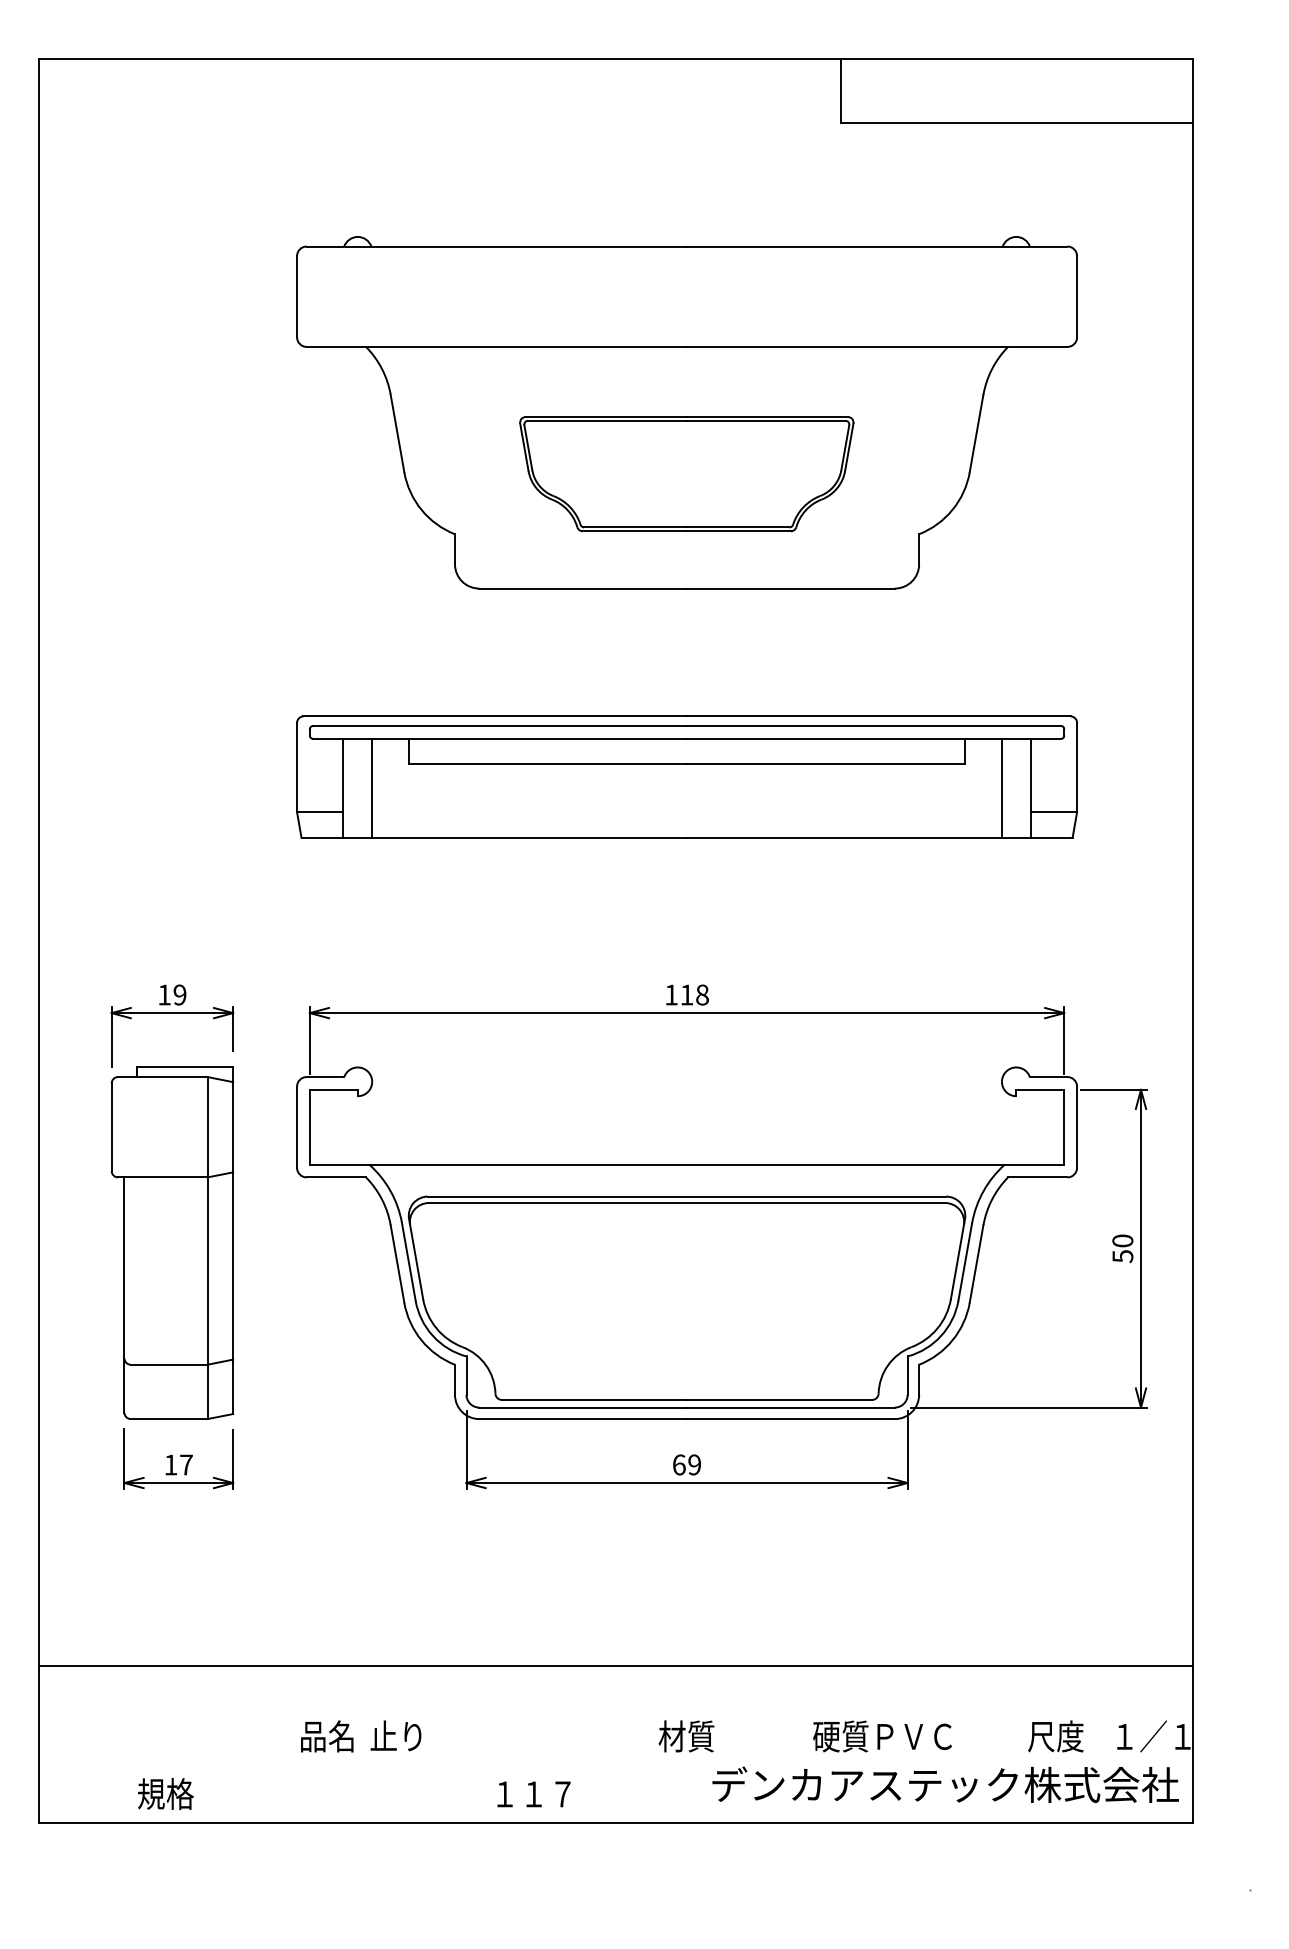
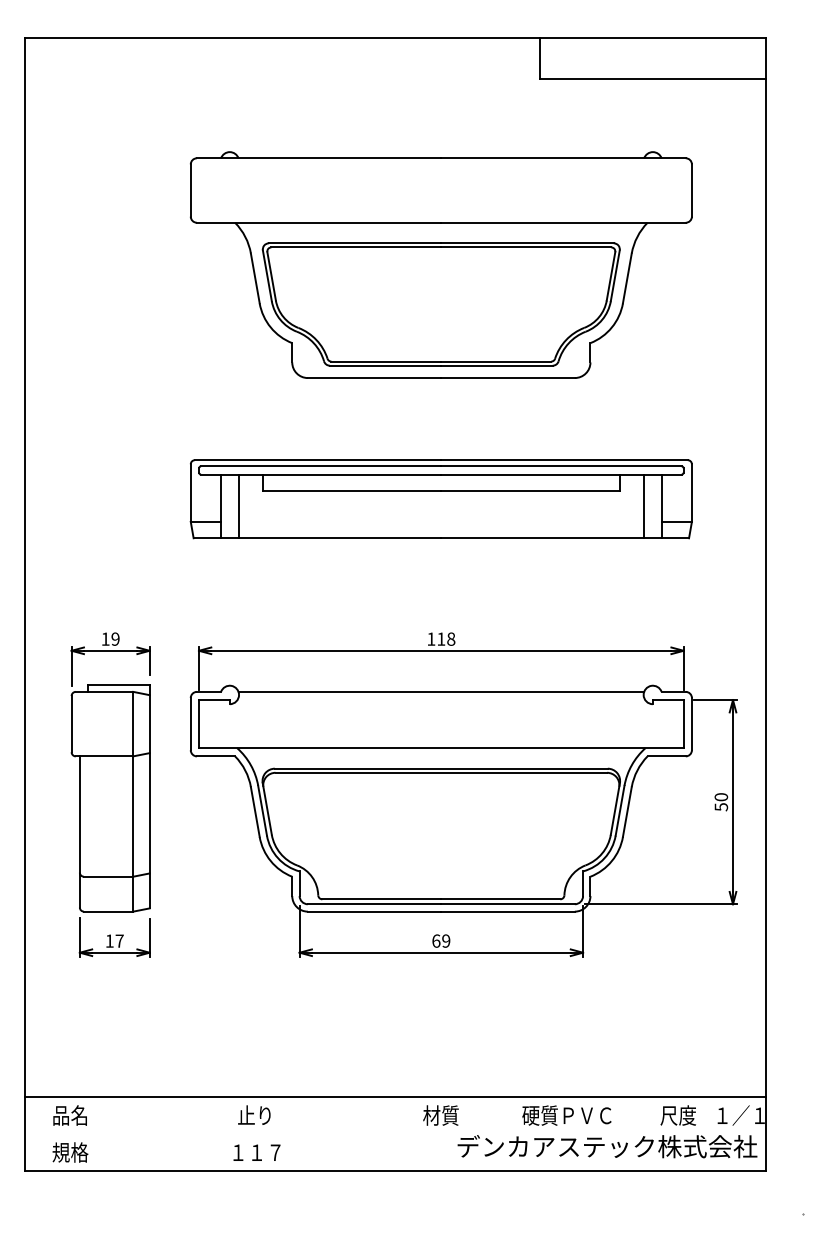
part: (685, 474) -> (440, 304), size x1.67
line: (687, 1076) -> (441, 691), added
line: (615, 1666) -> (395, 1097), moved
text: (326, 1736) -> (69, 1115), moved
text: (165, 1793) -> (70, 1152), moved
text: (533, 1793) -> (256, 1152), moved

